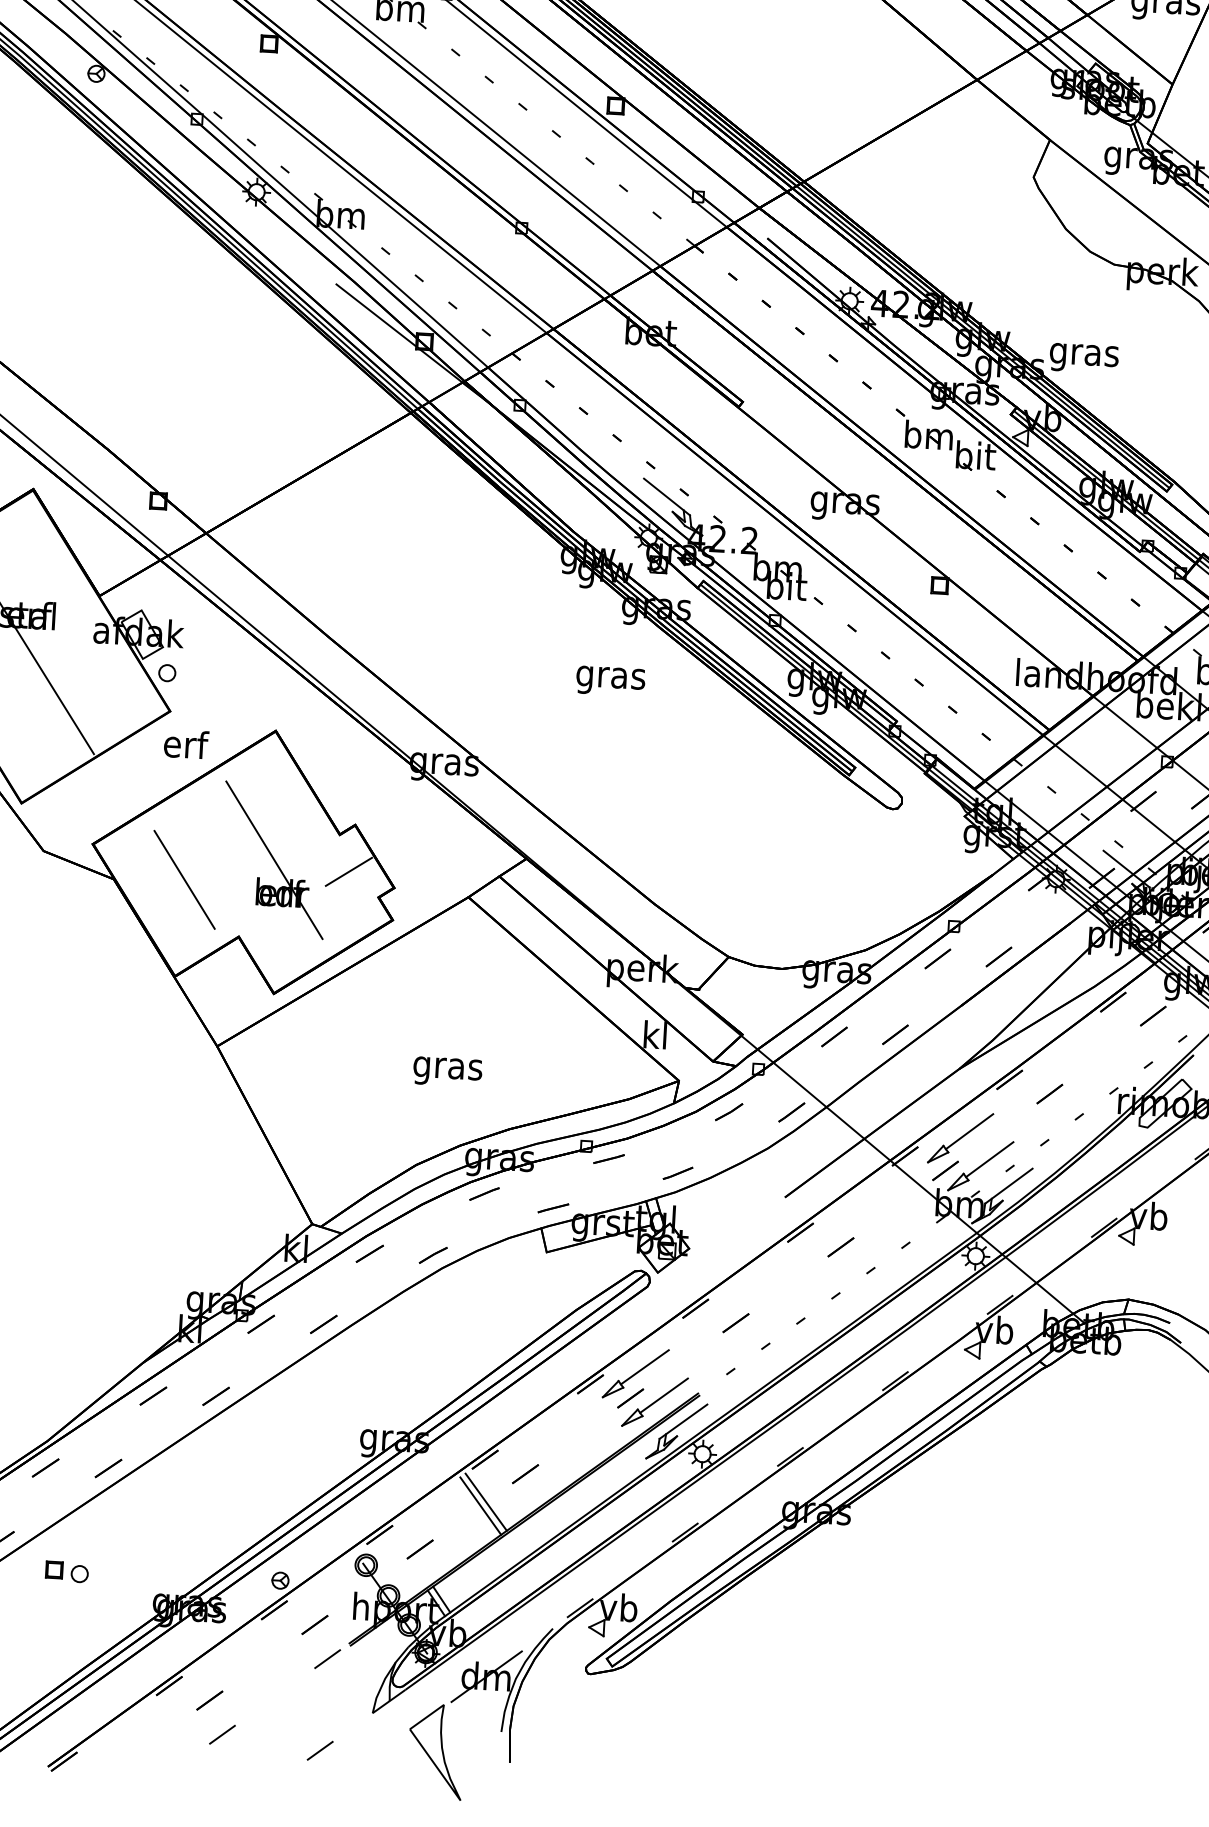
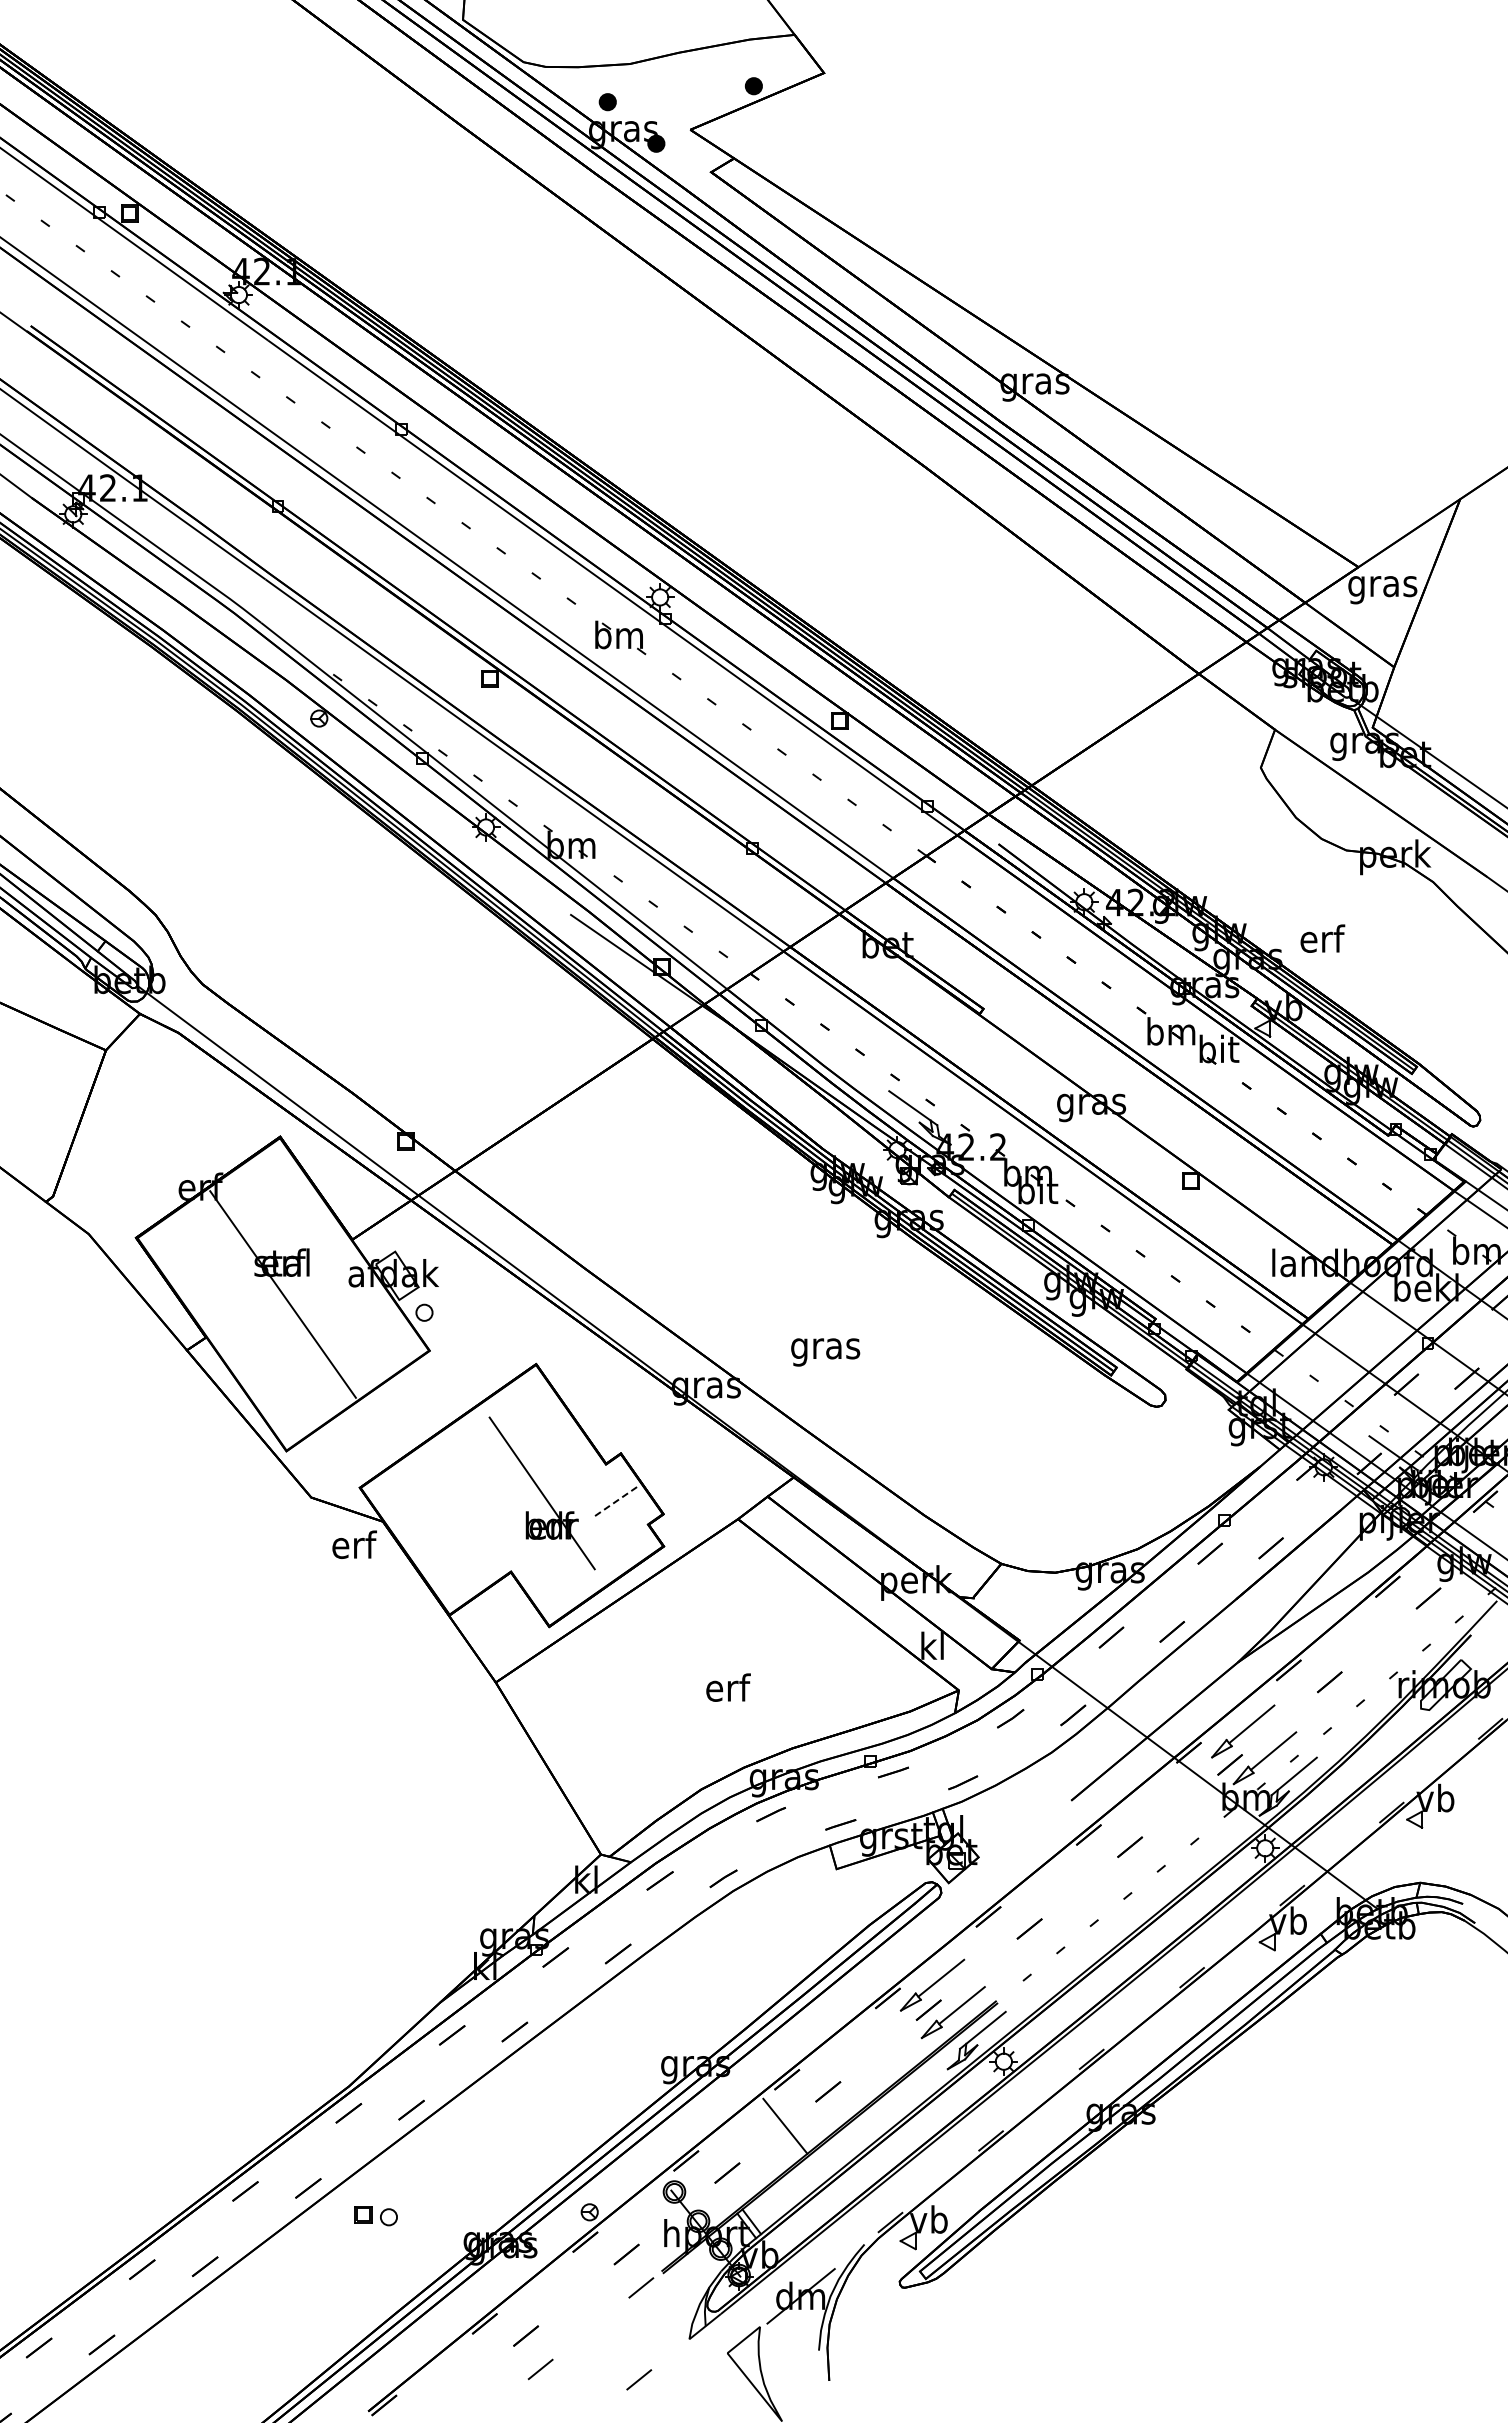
text: (1084, 355) -> (1321, 942), gras -> erf
text: (610, 681) -> (825, 1352), moved
text: (186, 744) -> (354, 1544), moved
line: (349, 871) -> (617, 1500), solid -> dashed
line: (184, 880) -> (453, 1518), removed
text: (448, 1068) -> (727, 1691), gras -> erf
line: (486, 1501) -> (790, 2121), removed

